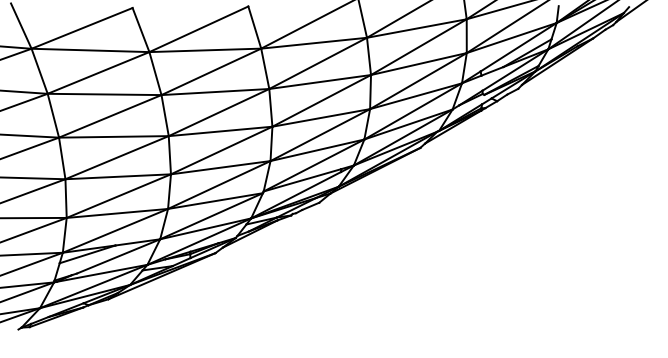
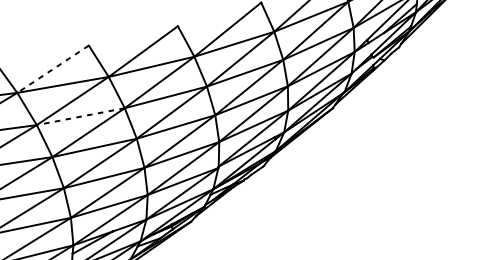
line: (81, 28) -> (52, 69), solid -> dashed
line: (104, 94) -> (80, 116), solid -> dashed

